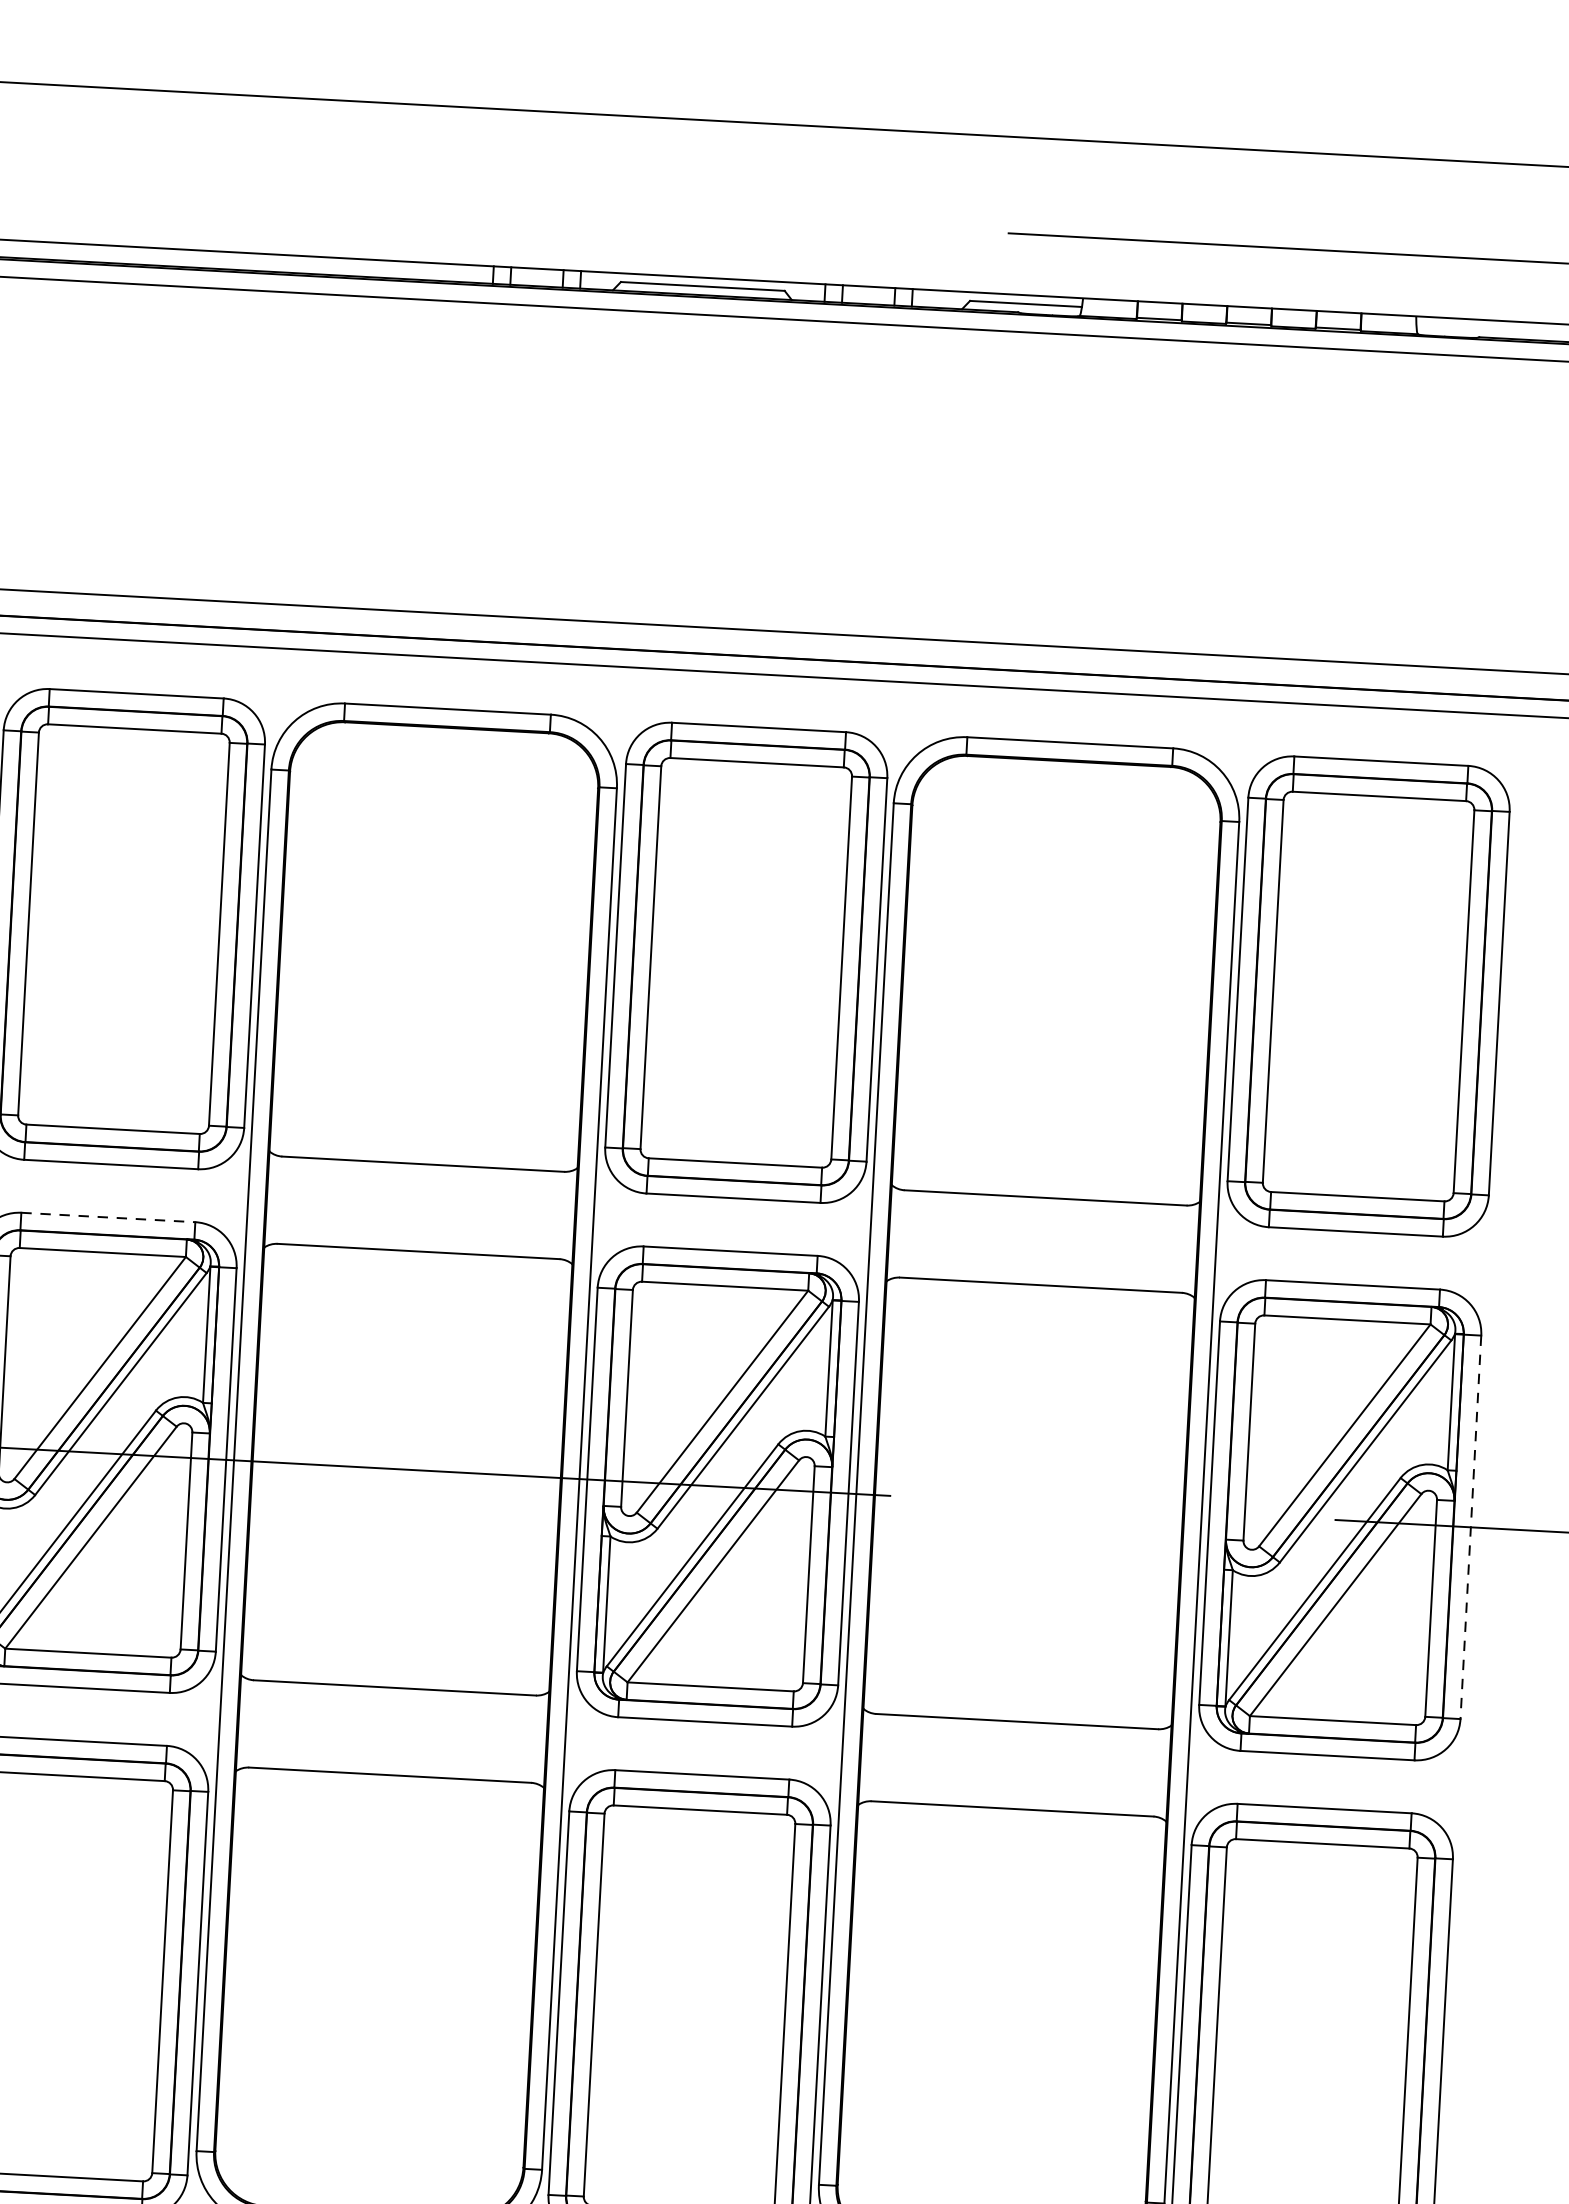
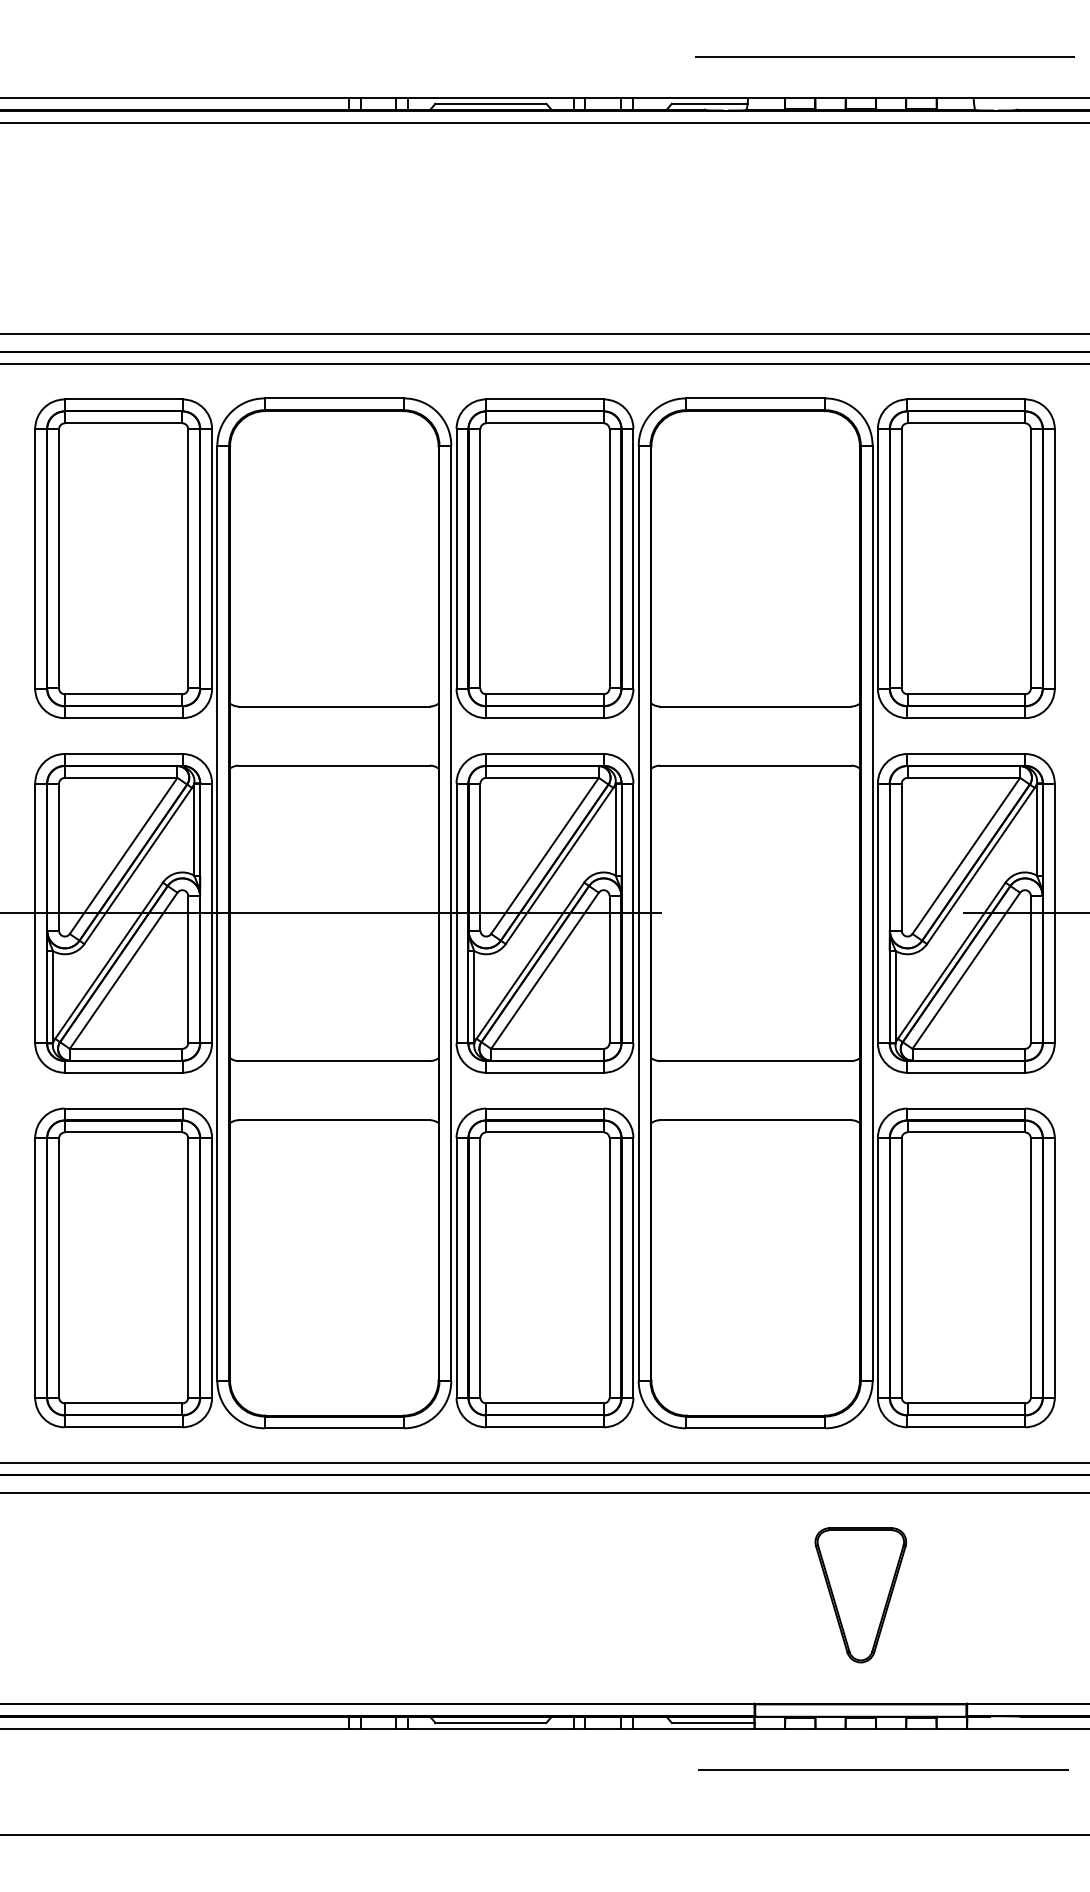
line: (108, 1218) -> (123, 754), dashed -> solid
line: (1470, 1527) -> (1054, 913), dashed -> solid

